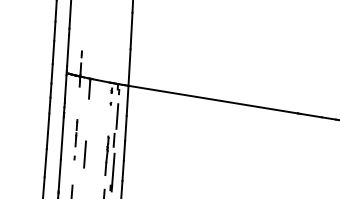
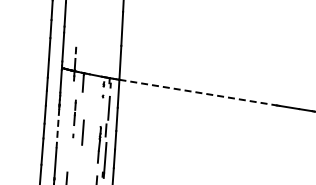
line: (213, 99) -> (198, 92), solid -> dashed
line: (61, 138) -> (57, 128), solid -> dashed
part: (80, 143) -> (78, 122), moved

